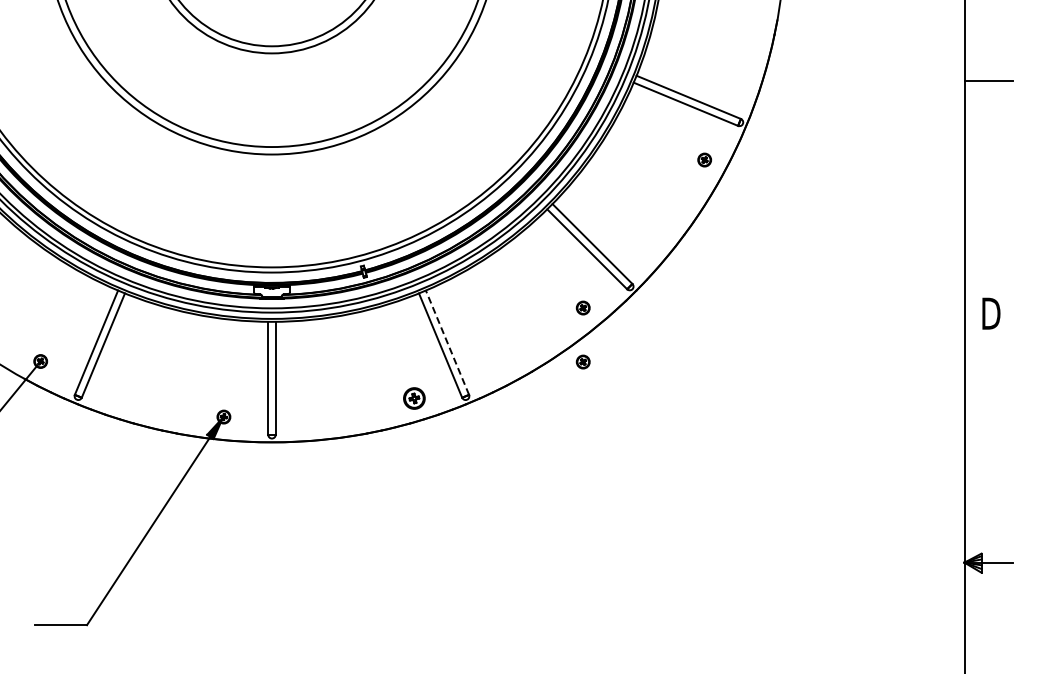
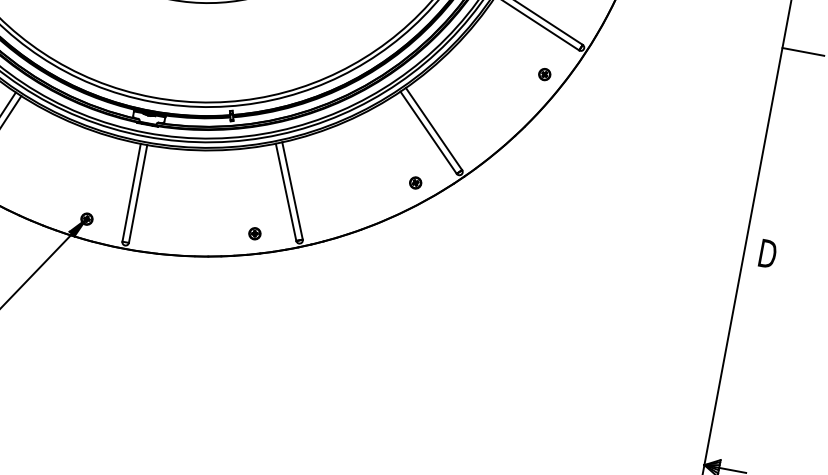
line: (447, 342) -> (292, 190), dashed -> solid
part: (582, 361) -> (406, 229), removed
part: (414, 397) -> (255, 233), size x0.62

